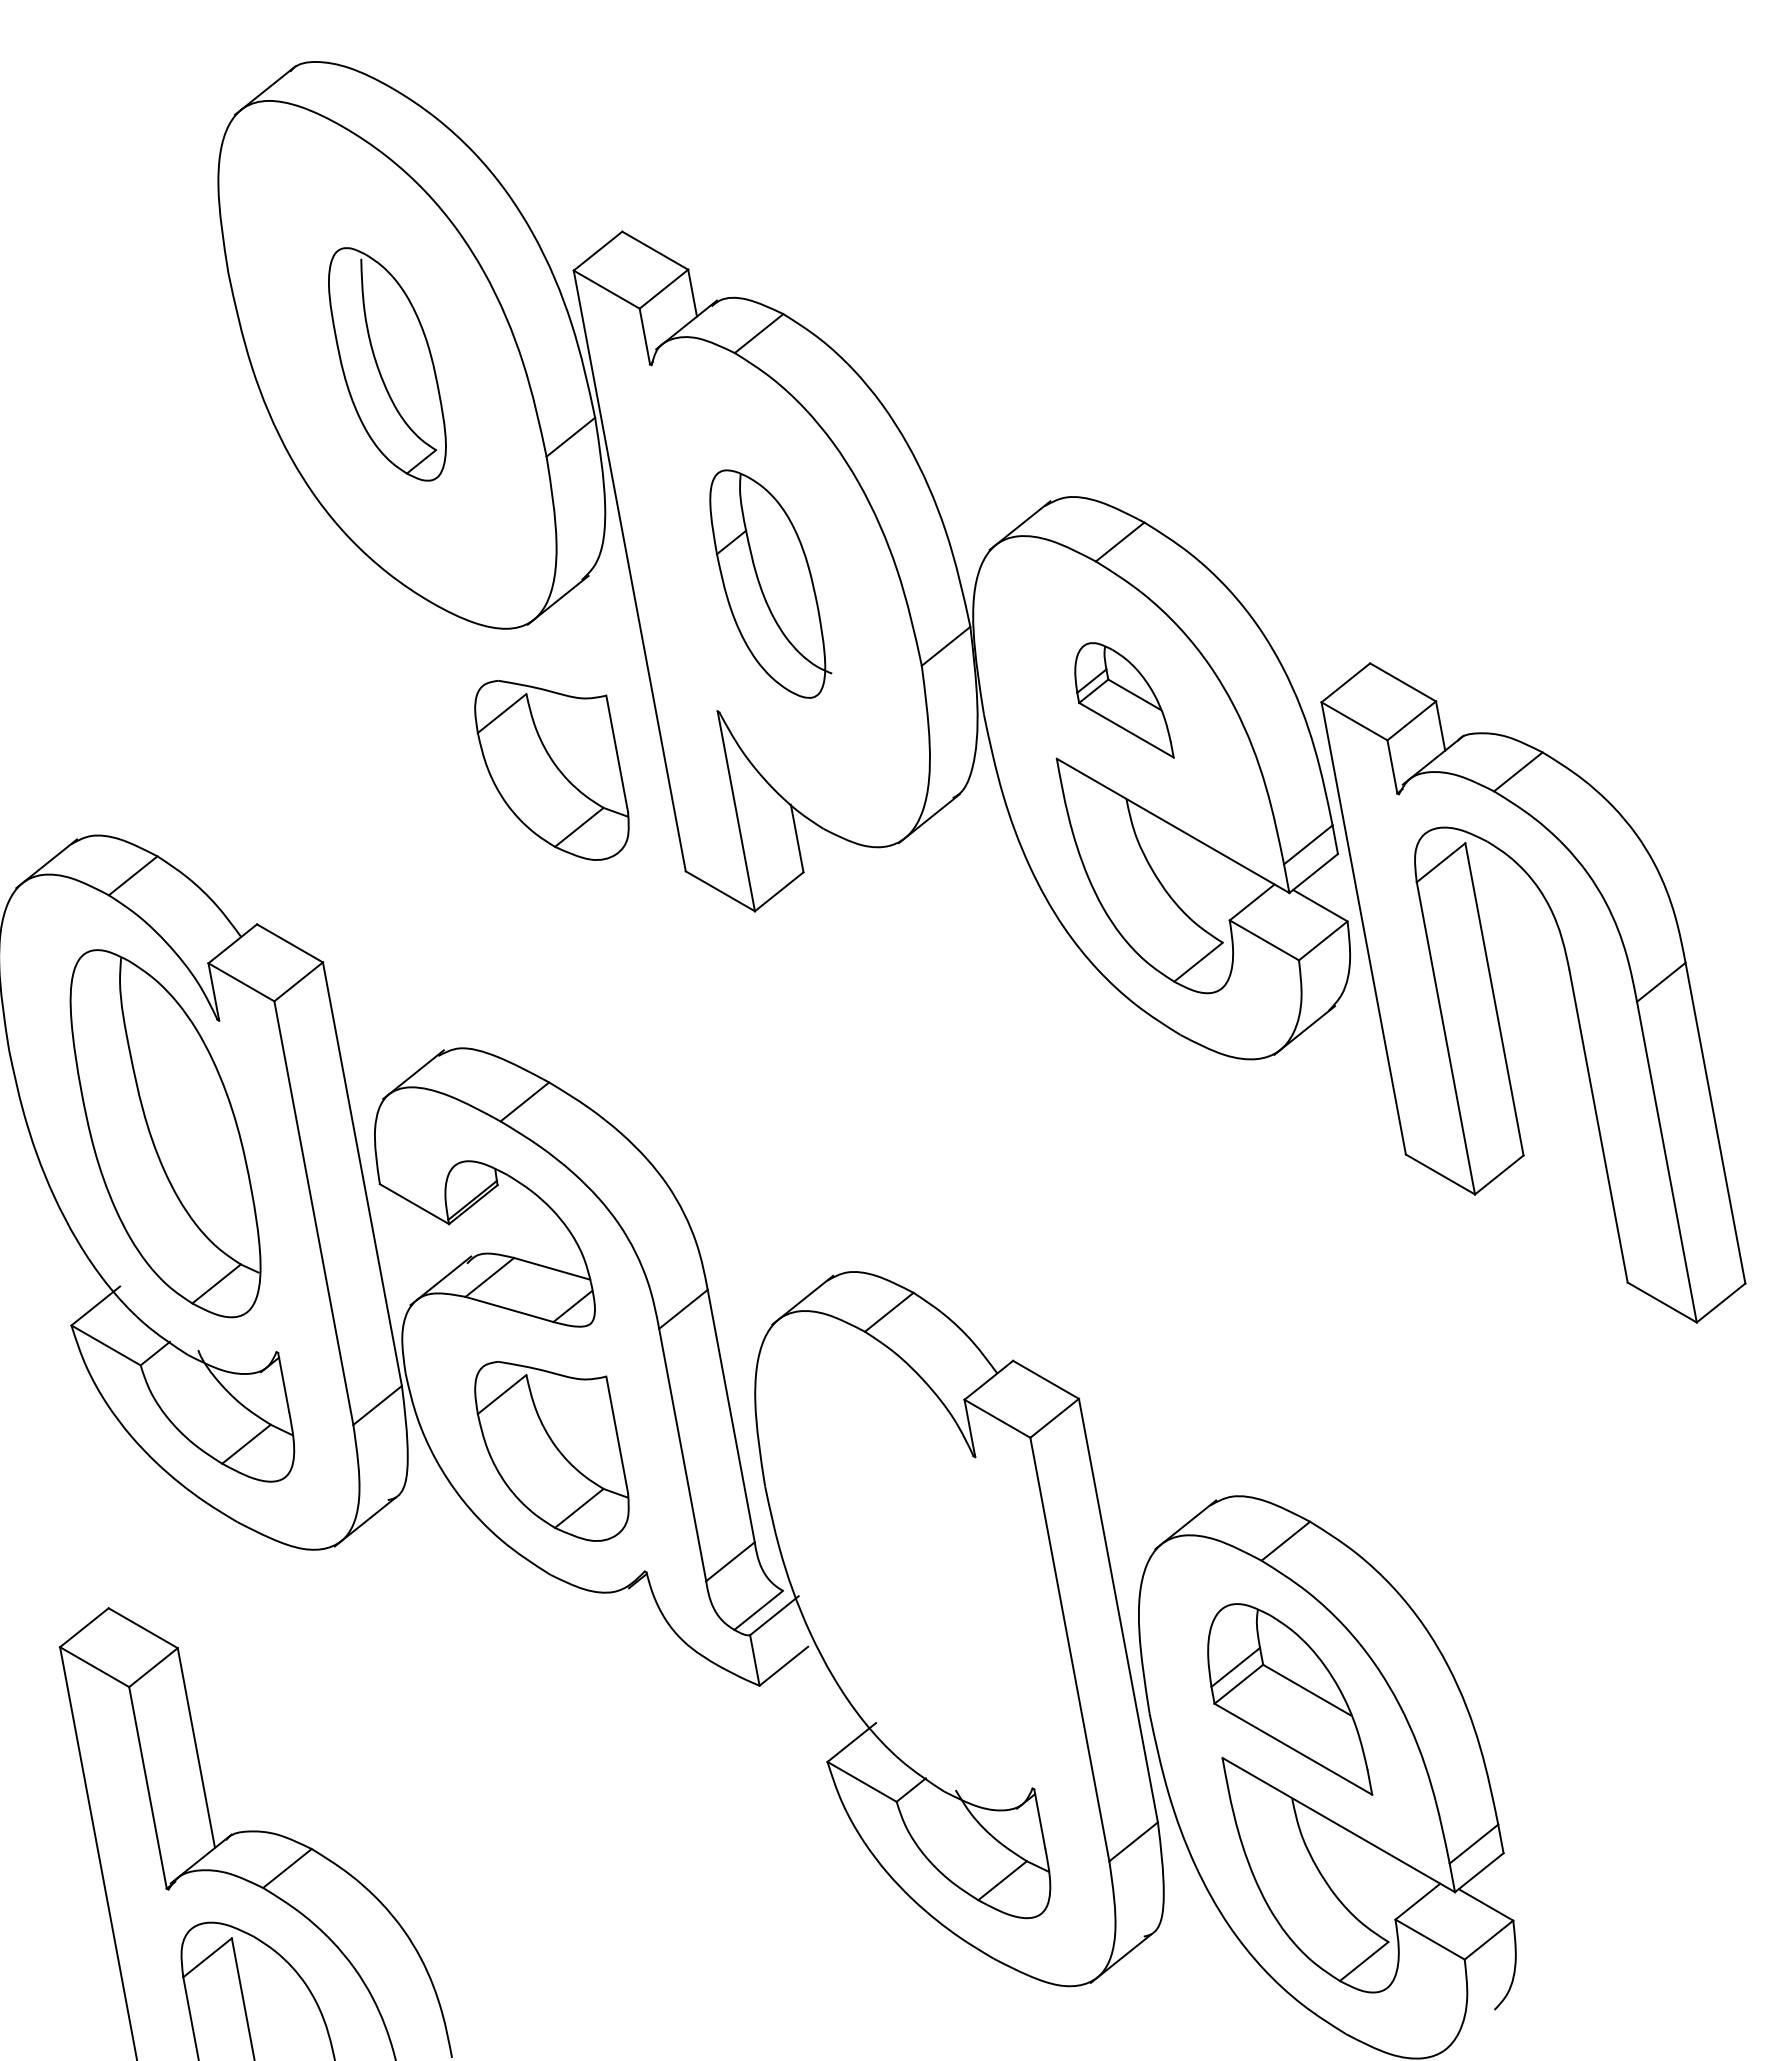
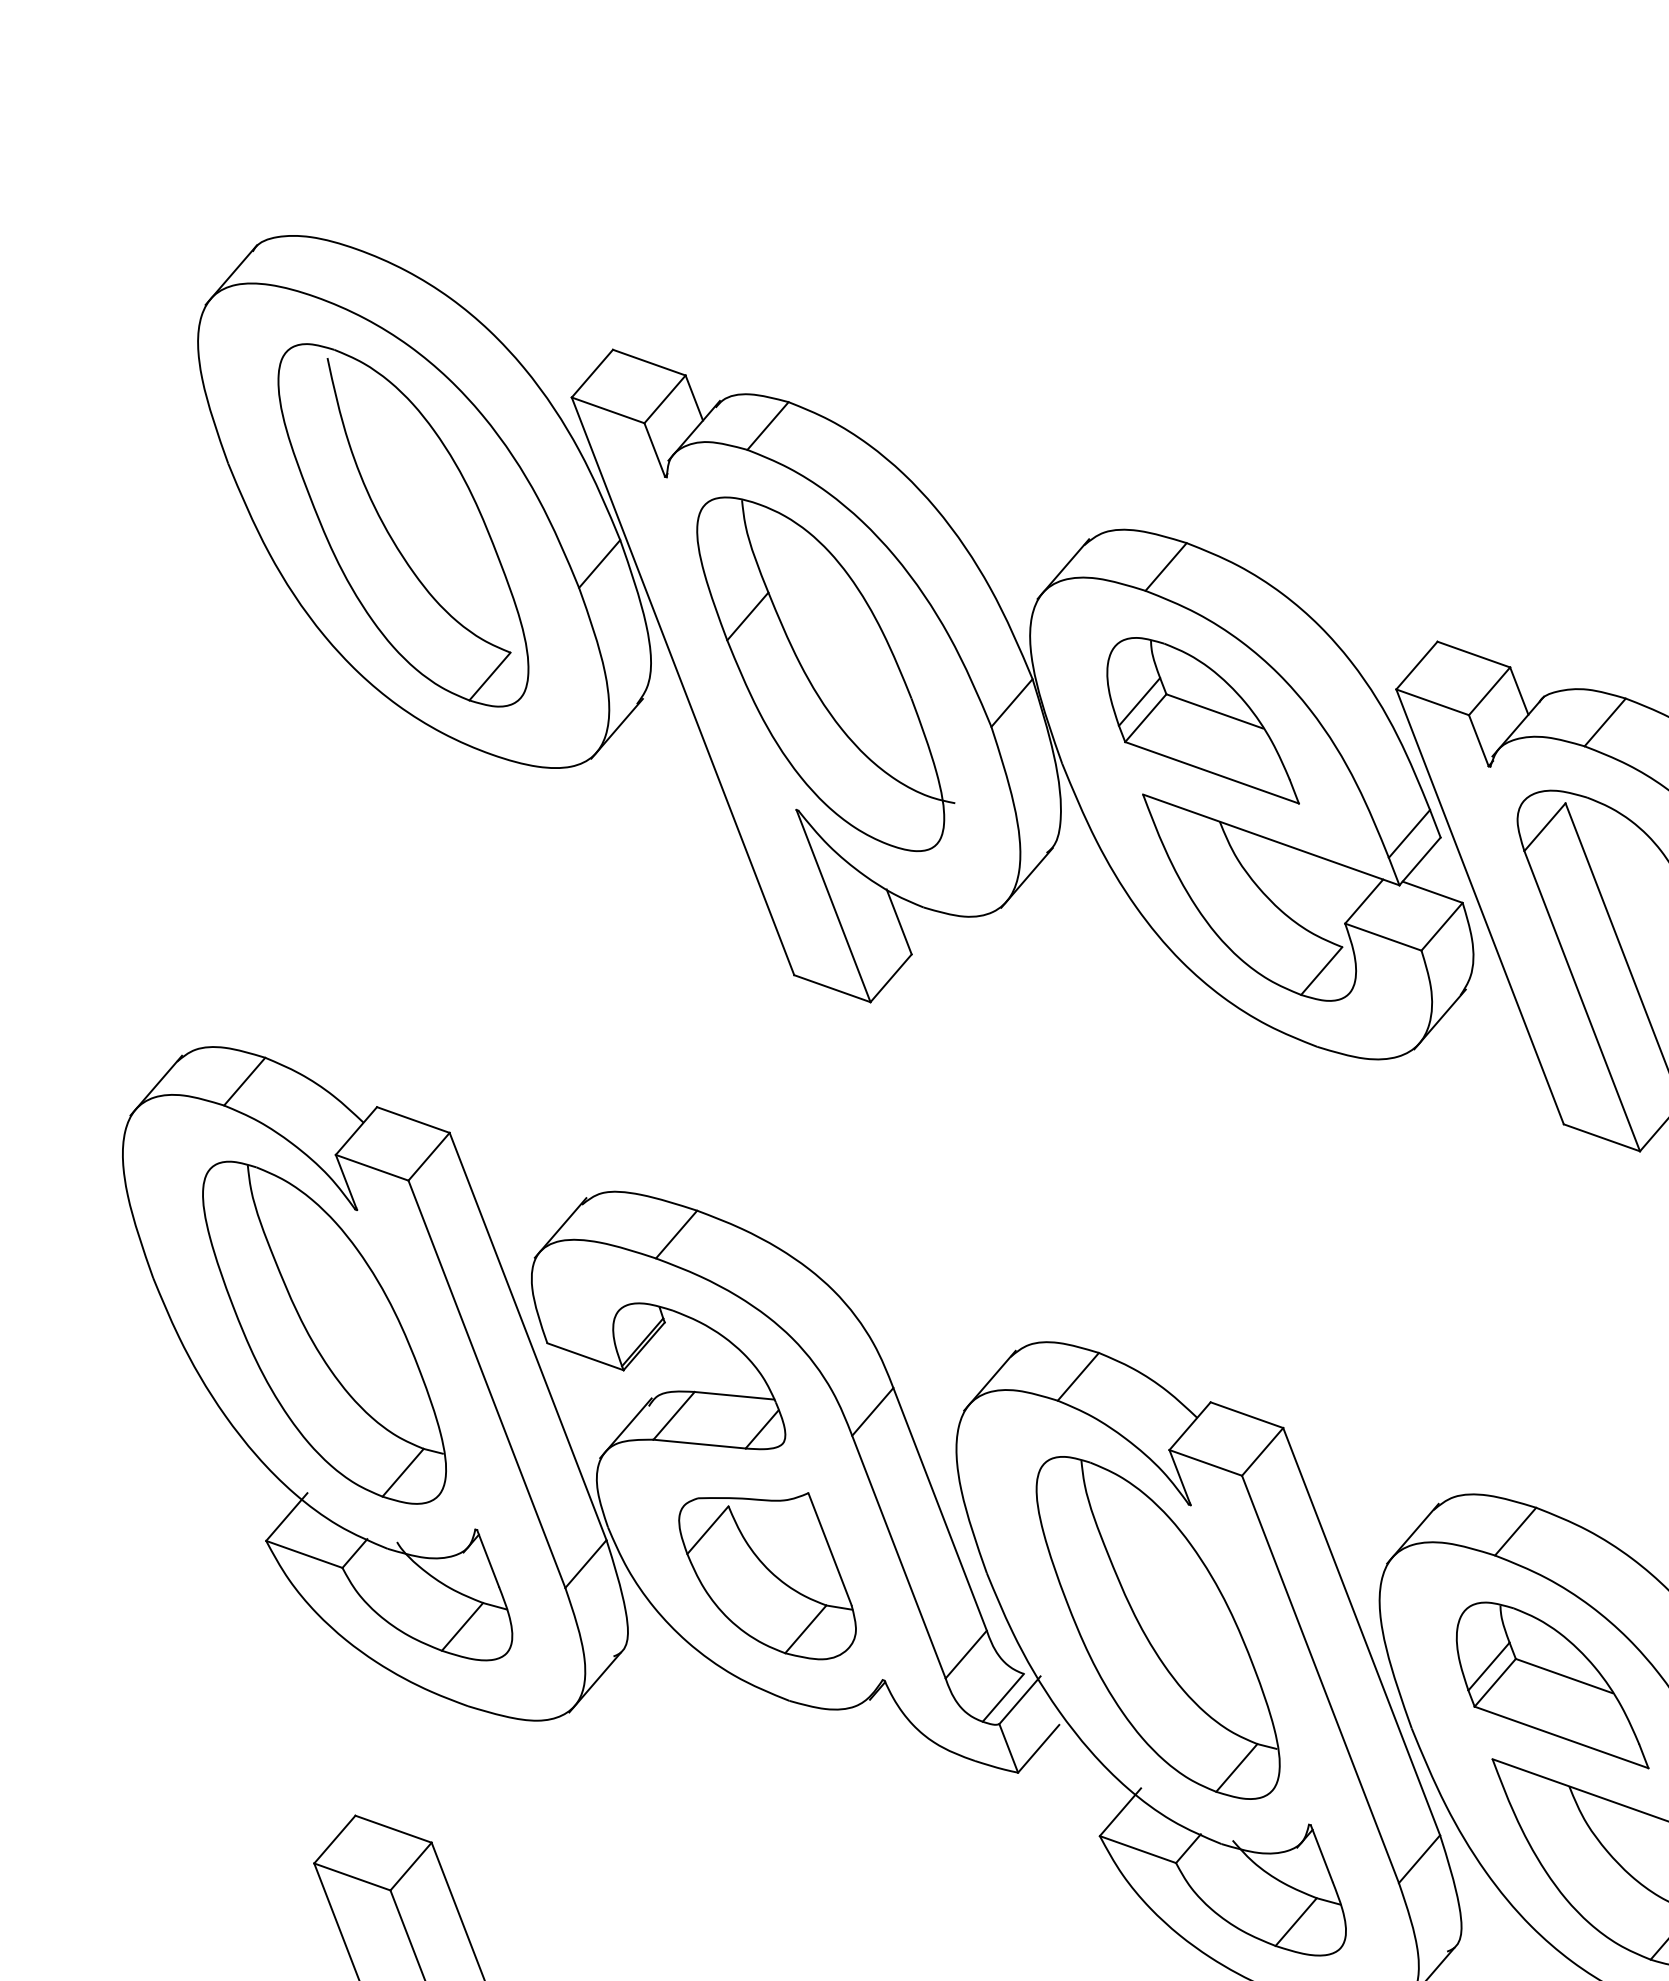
part: (387, 364) -> (403, 525), size x1.67
part: (770, 583) -> (825, 672), size x1.67
part: (1124, 700) -> (1199, 724), size x1.67
part: (551, 770) -> (641, 899), removed
part: (921, 1569) -> (1157, 1627), added

